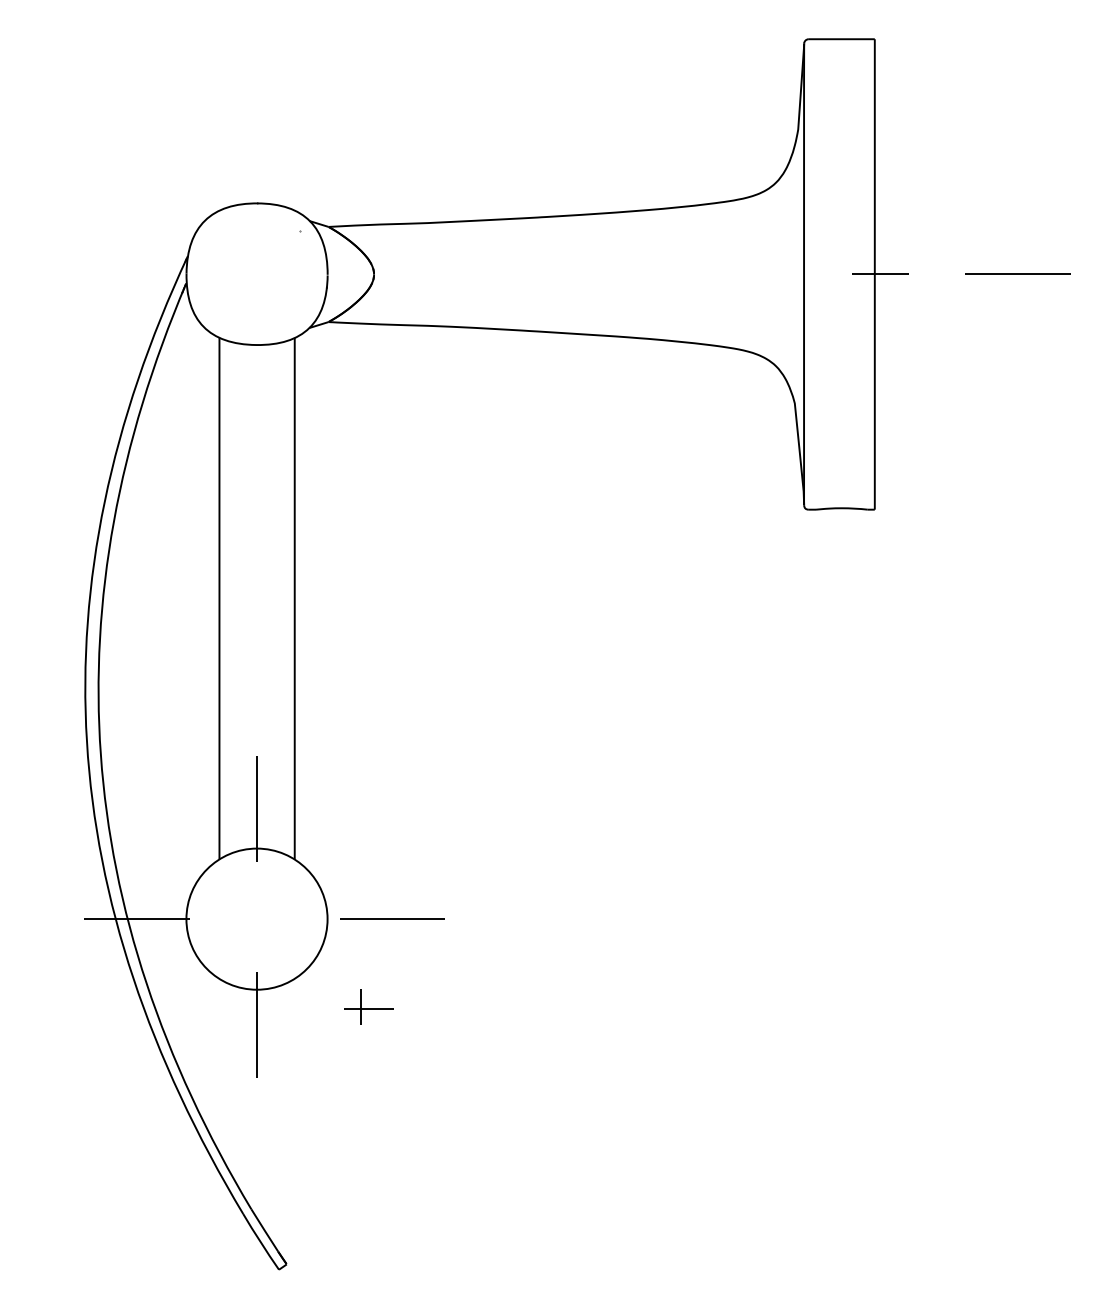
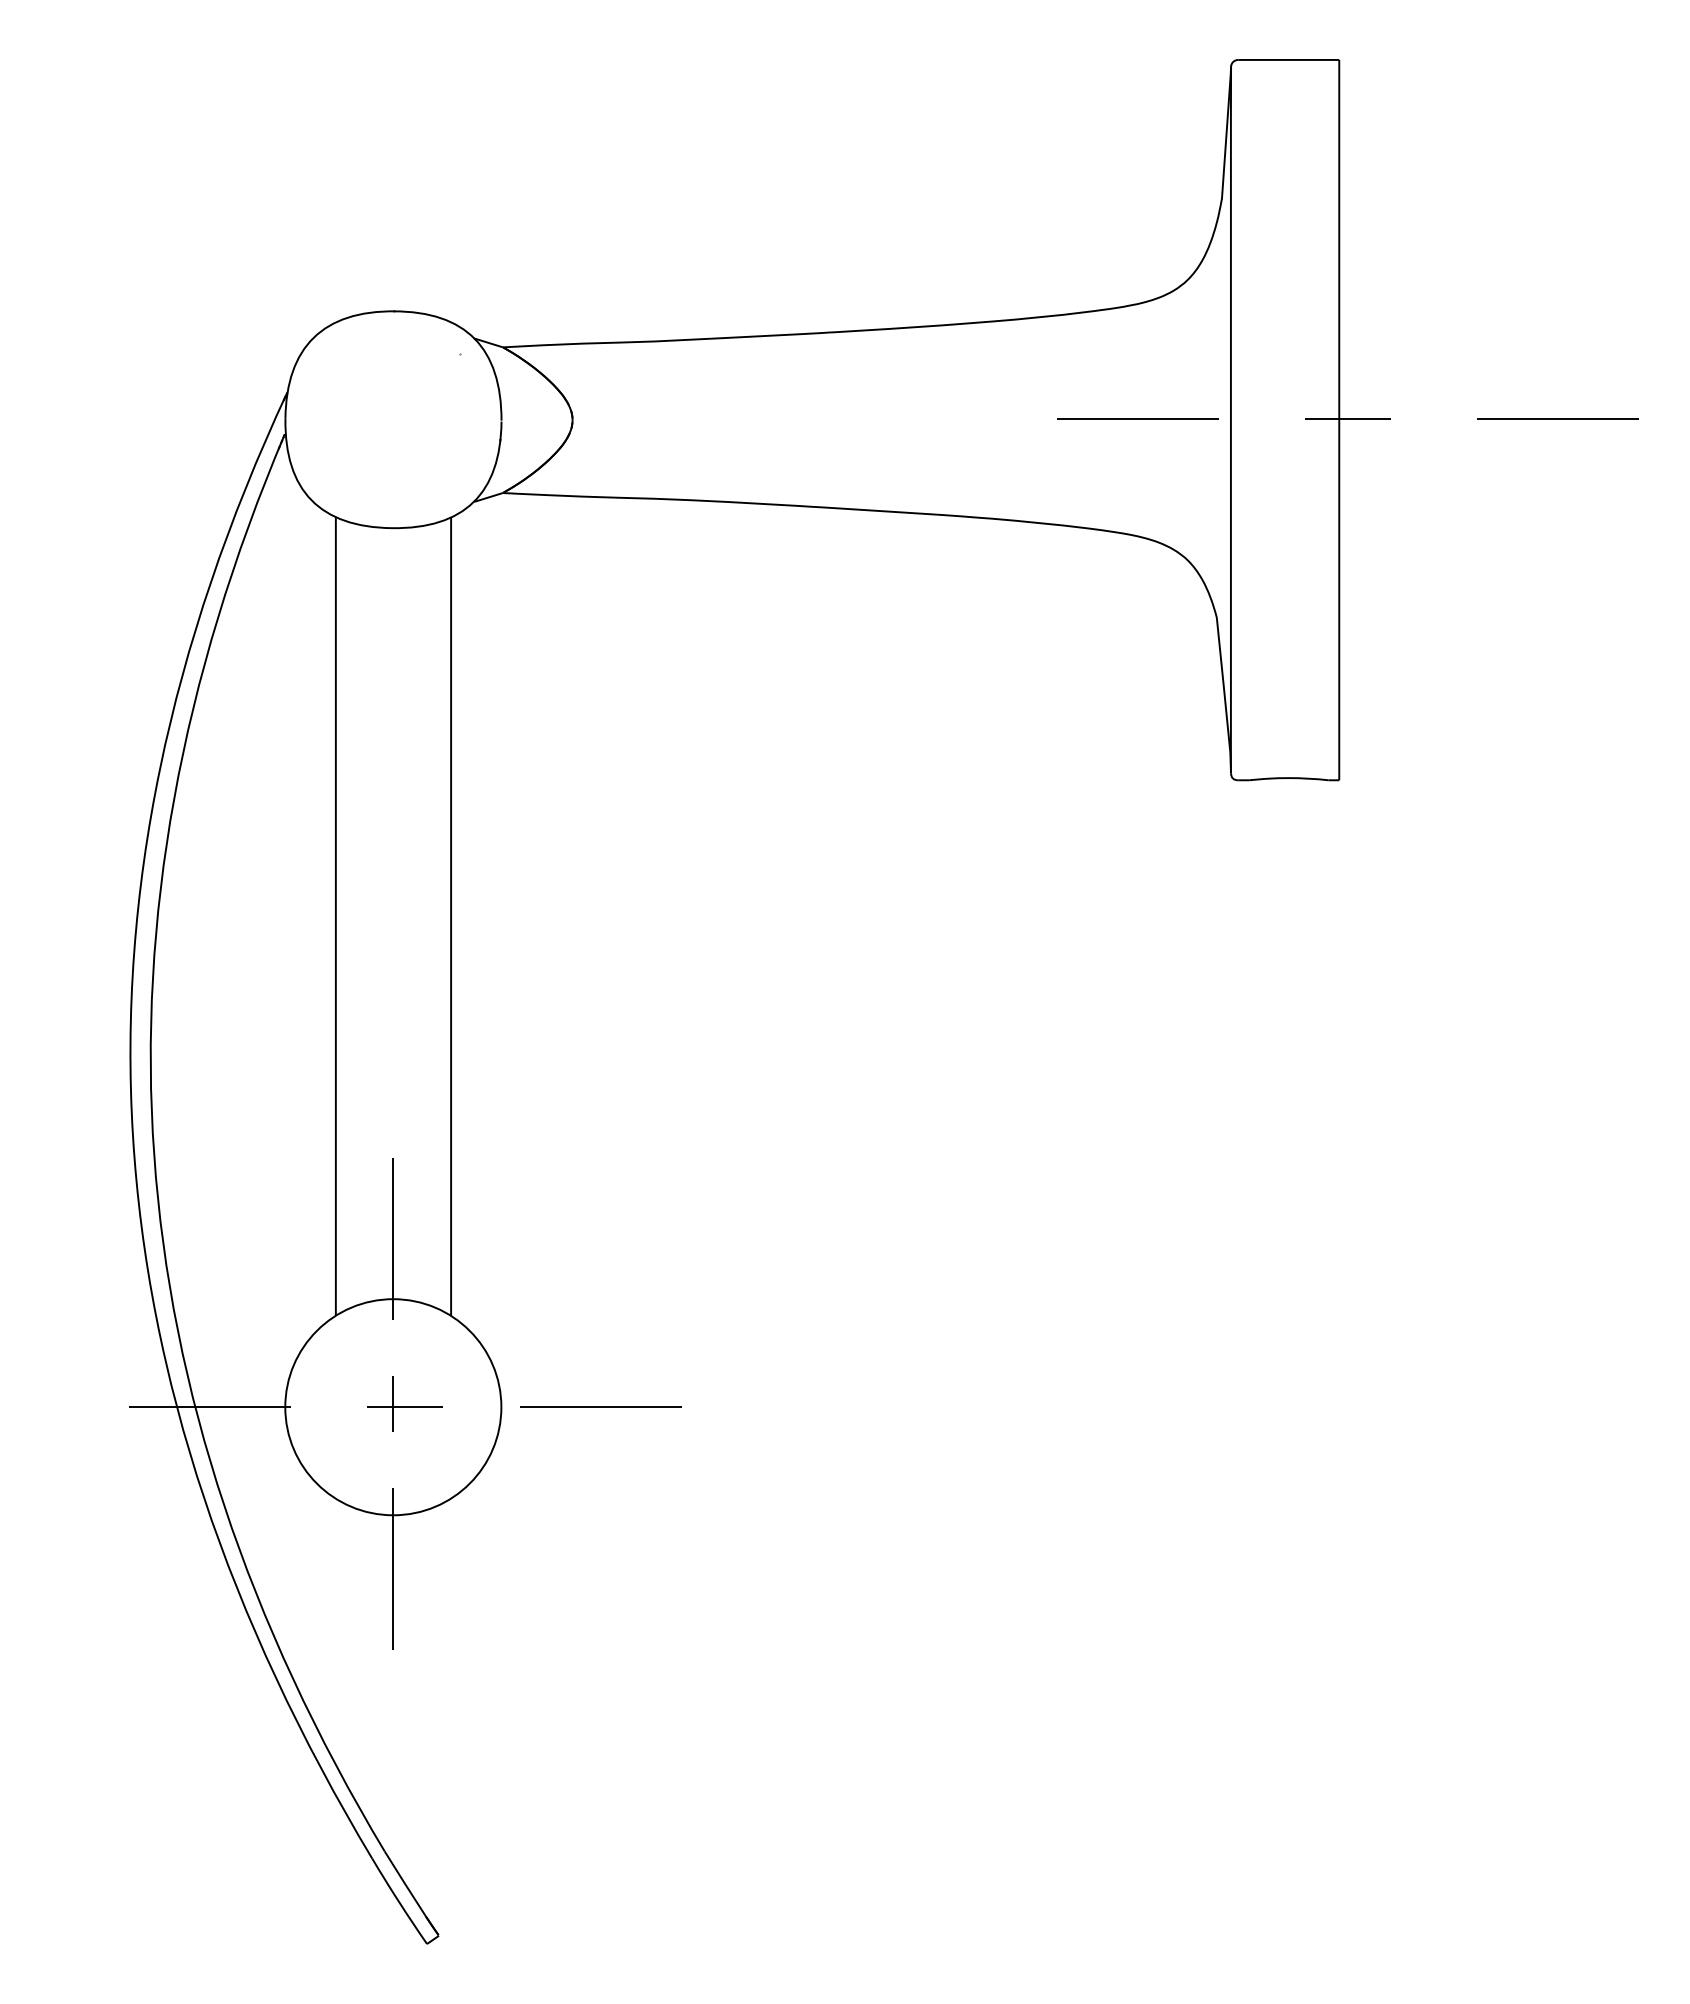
line: (742, 273) -> (1136, 418), added
part: (368, 1006) -> (404, 1403), moved

